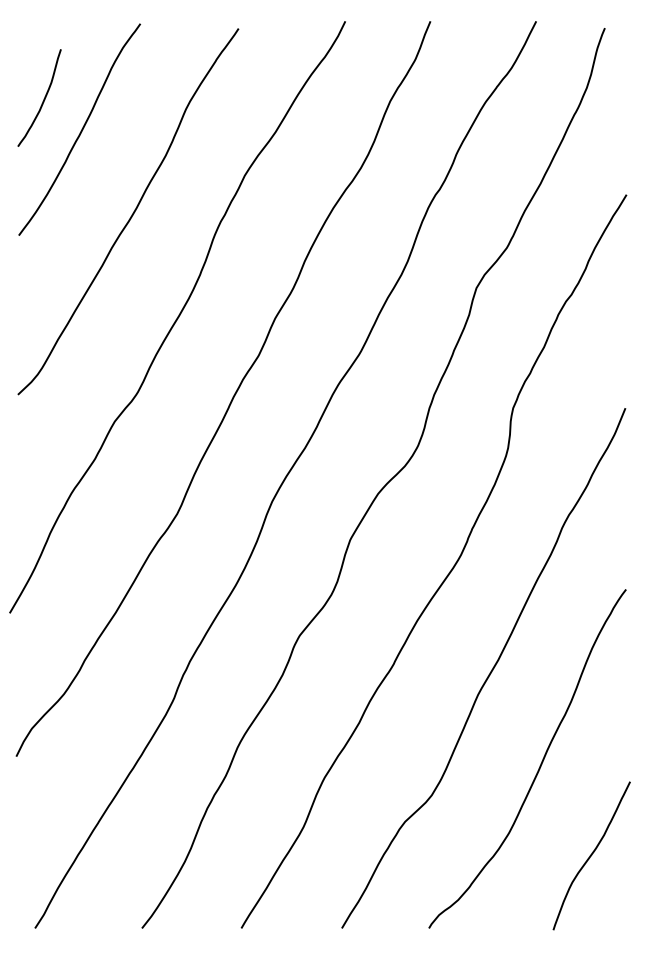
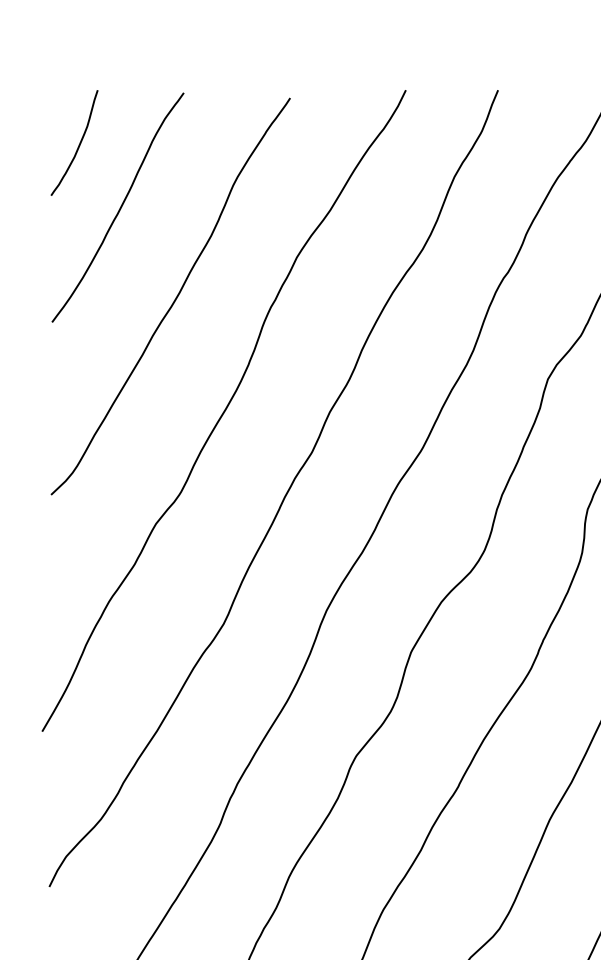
curve: (43, 98) -> (78, 143), moved

